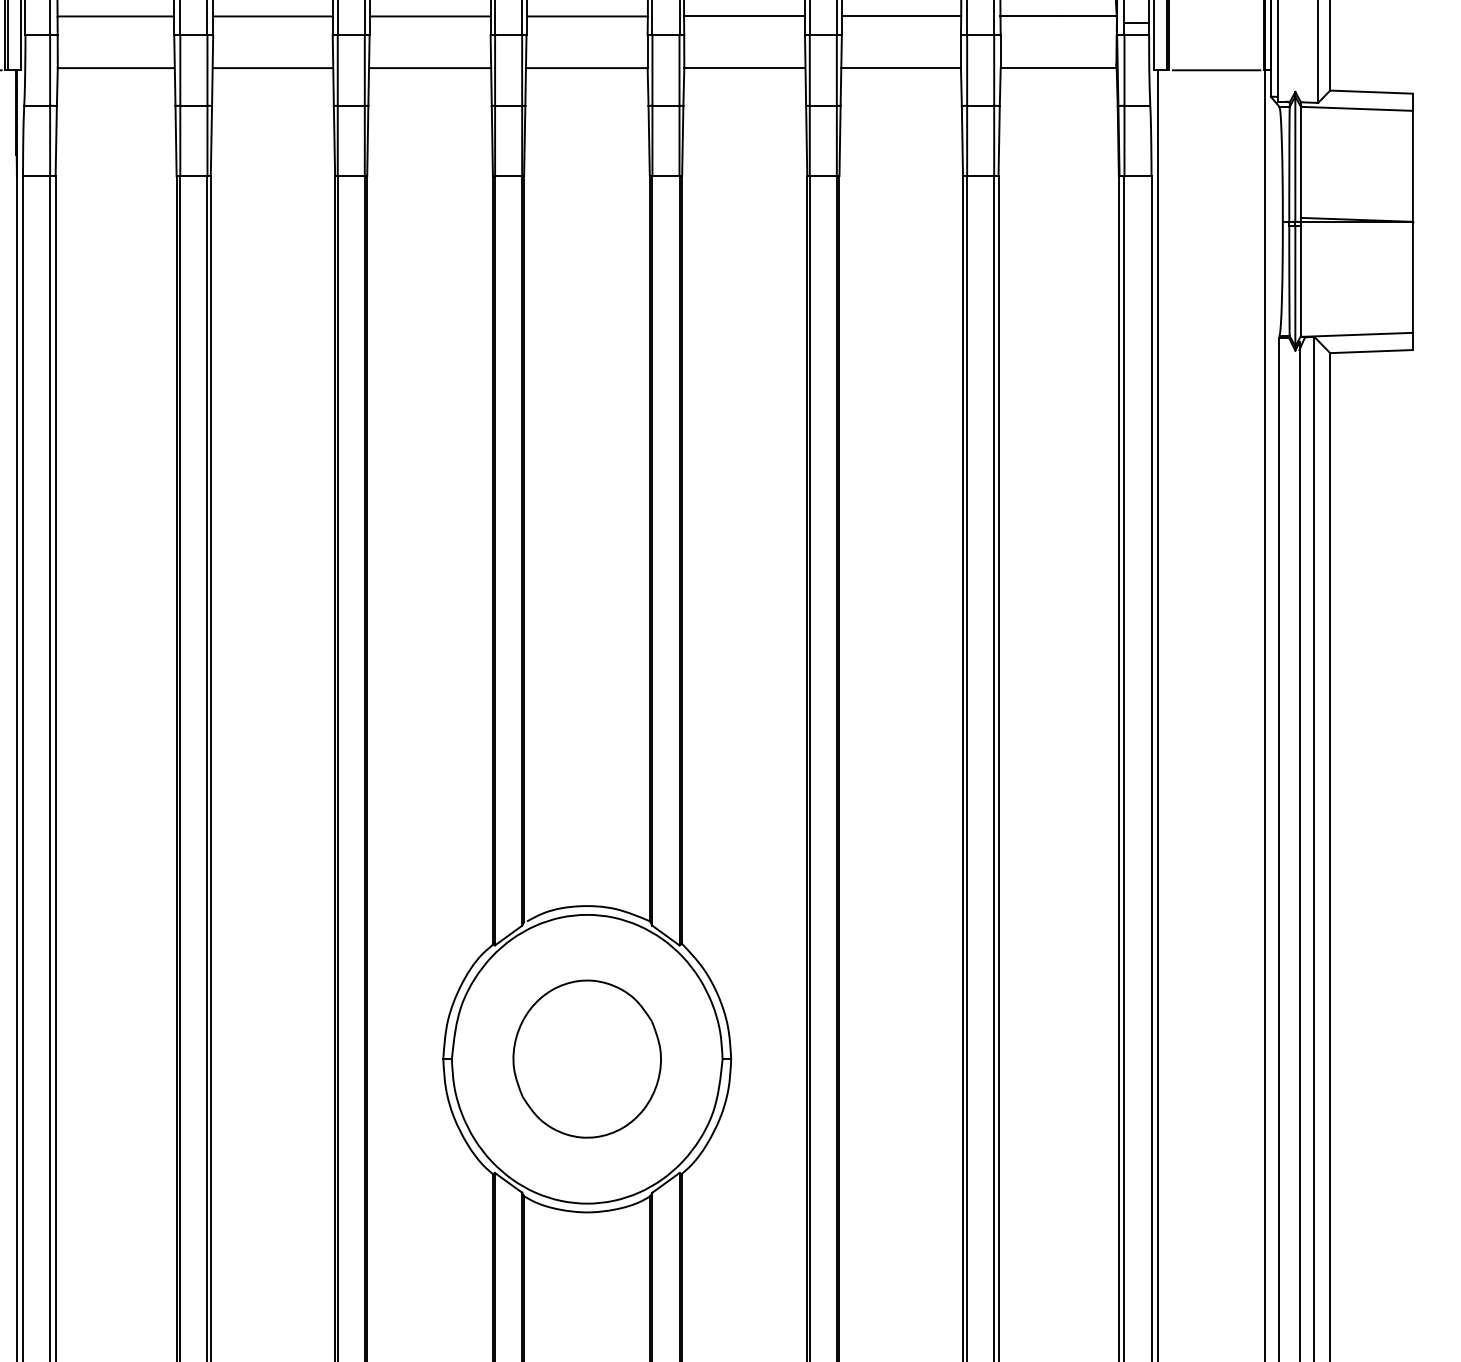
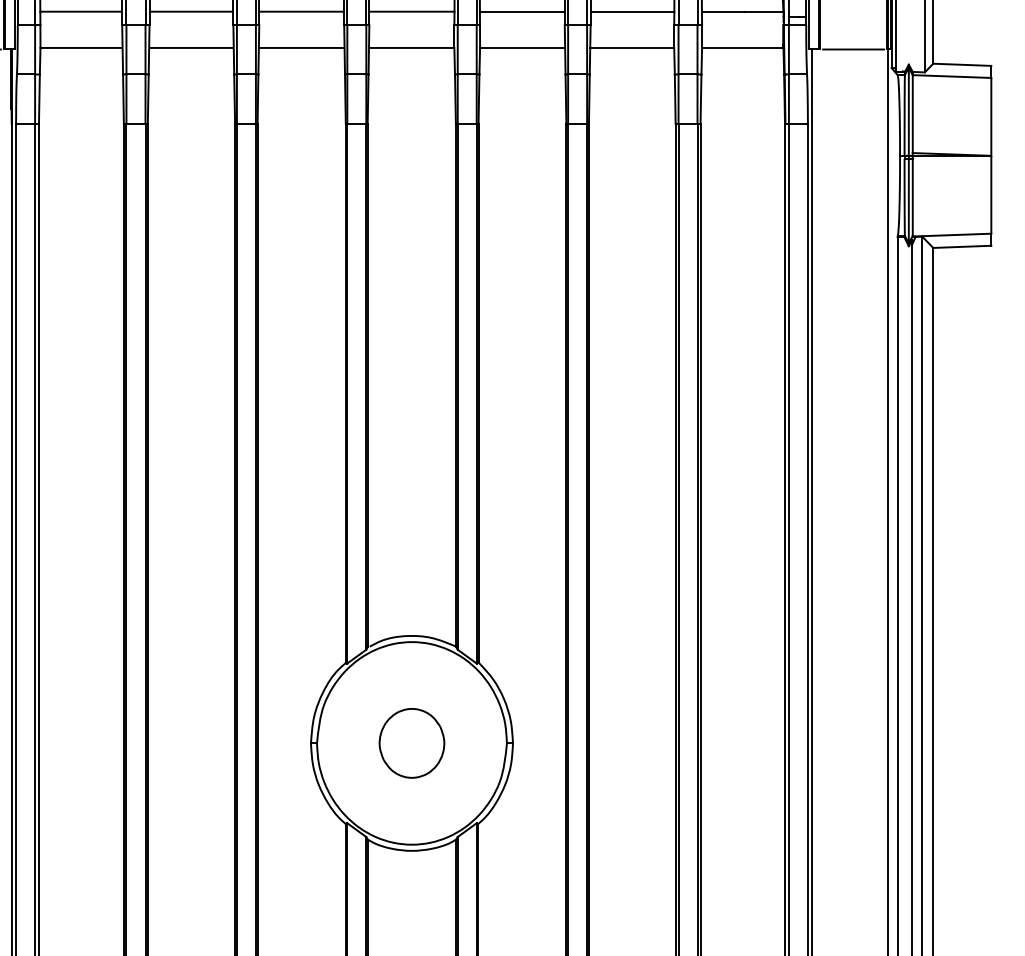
part: (586, 1059) -> (411, 743), size x0.62

